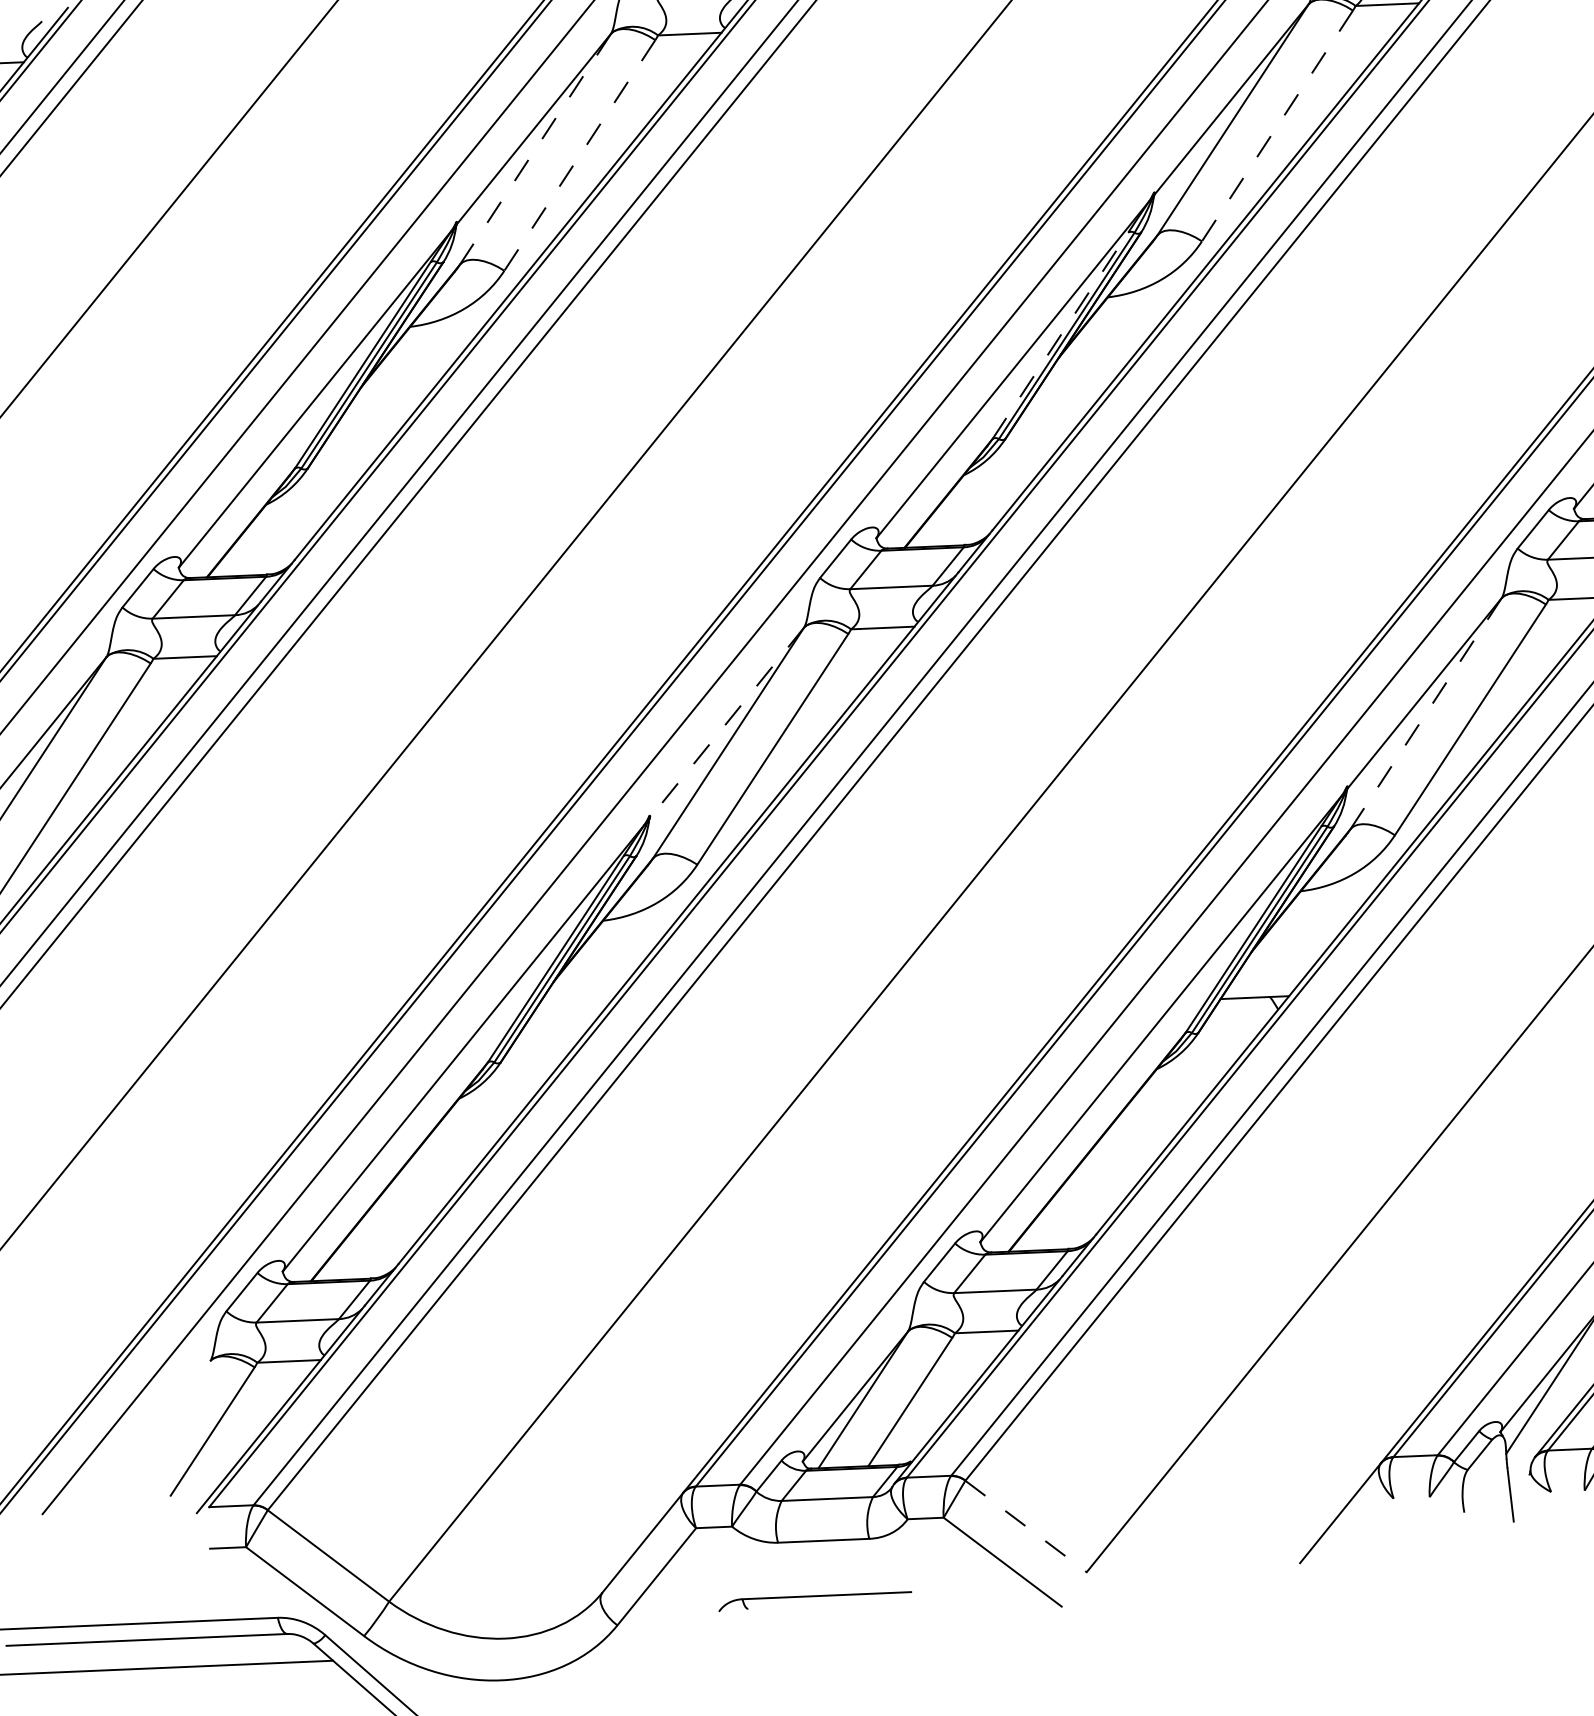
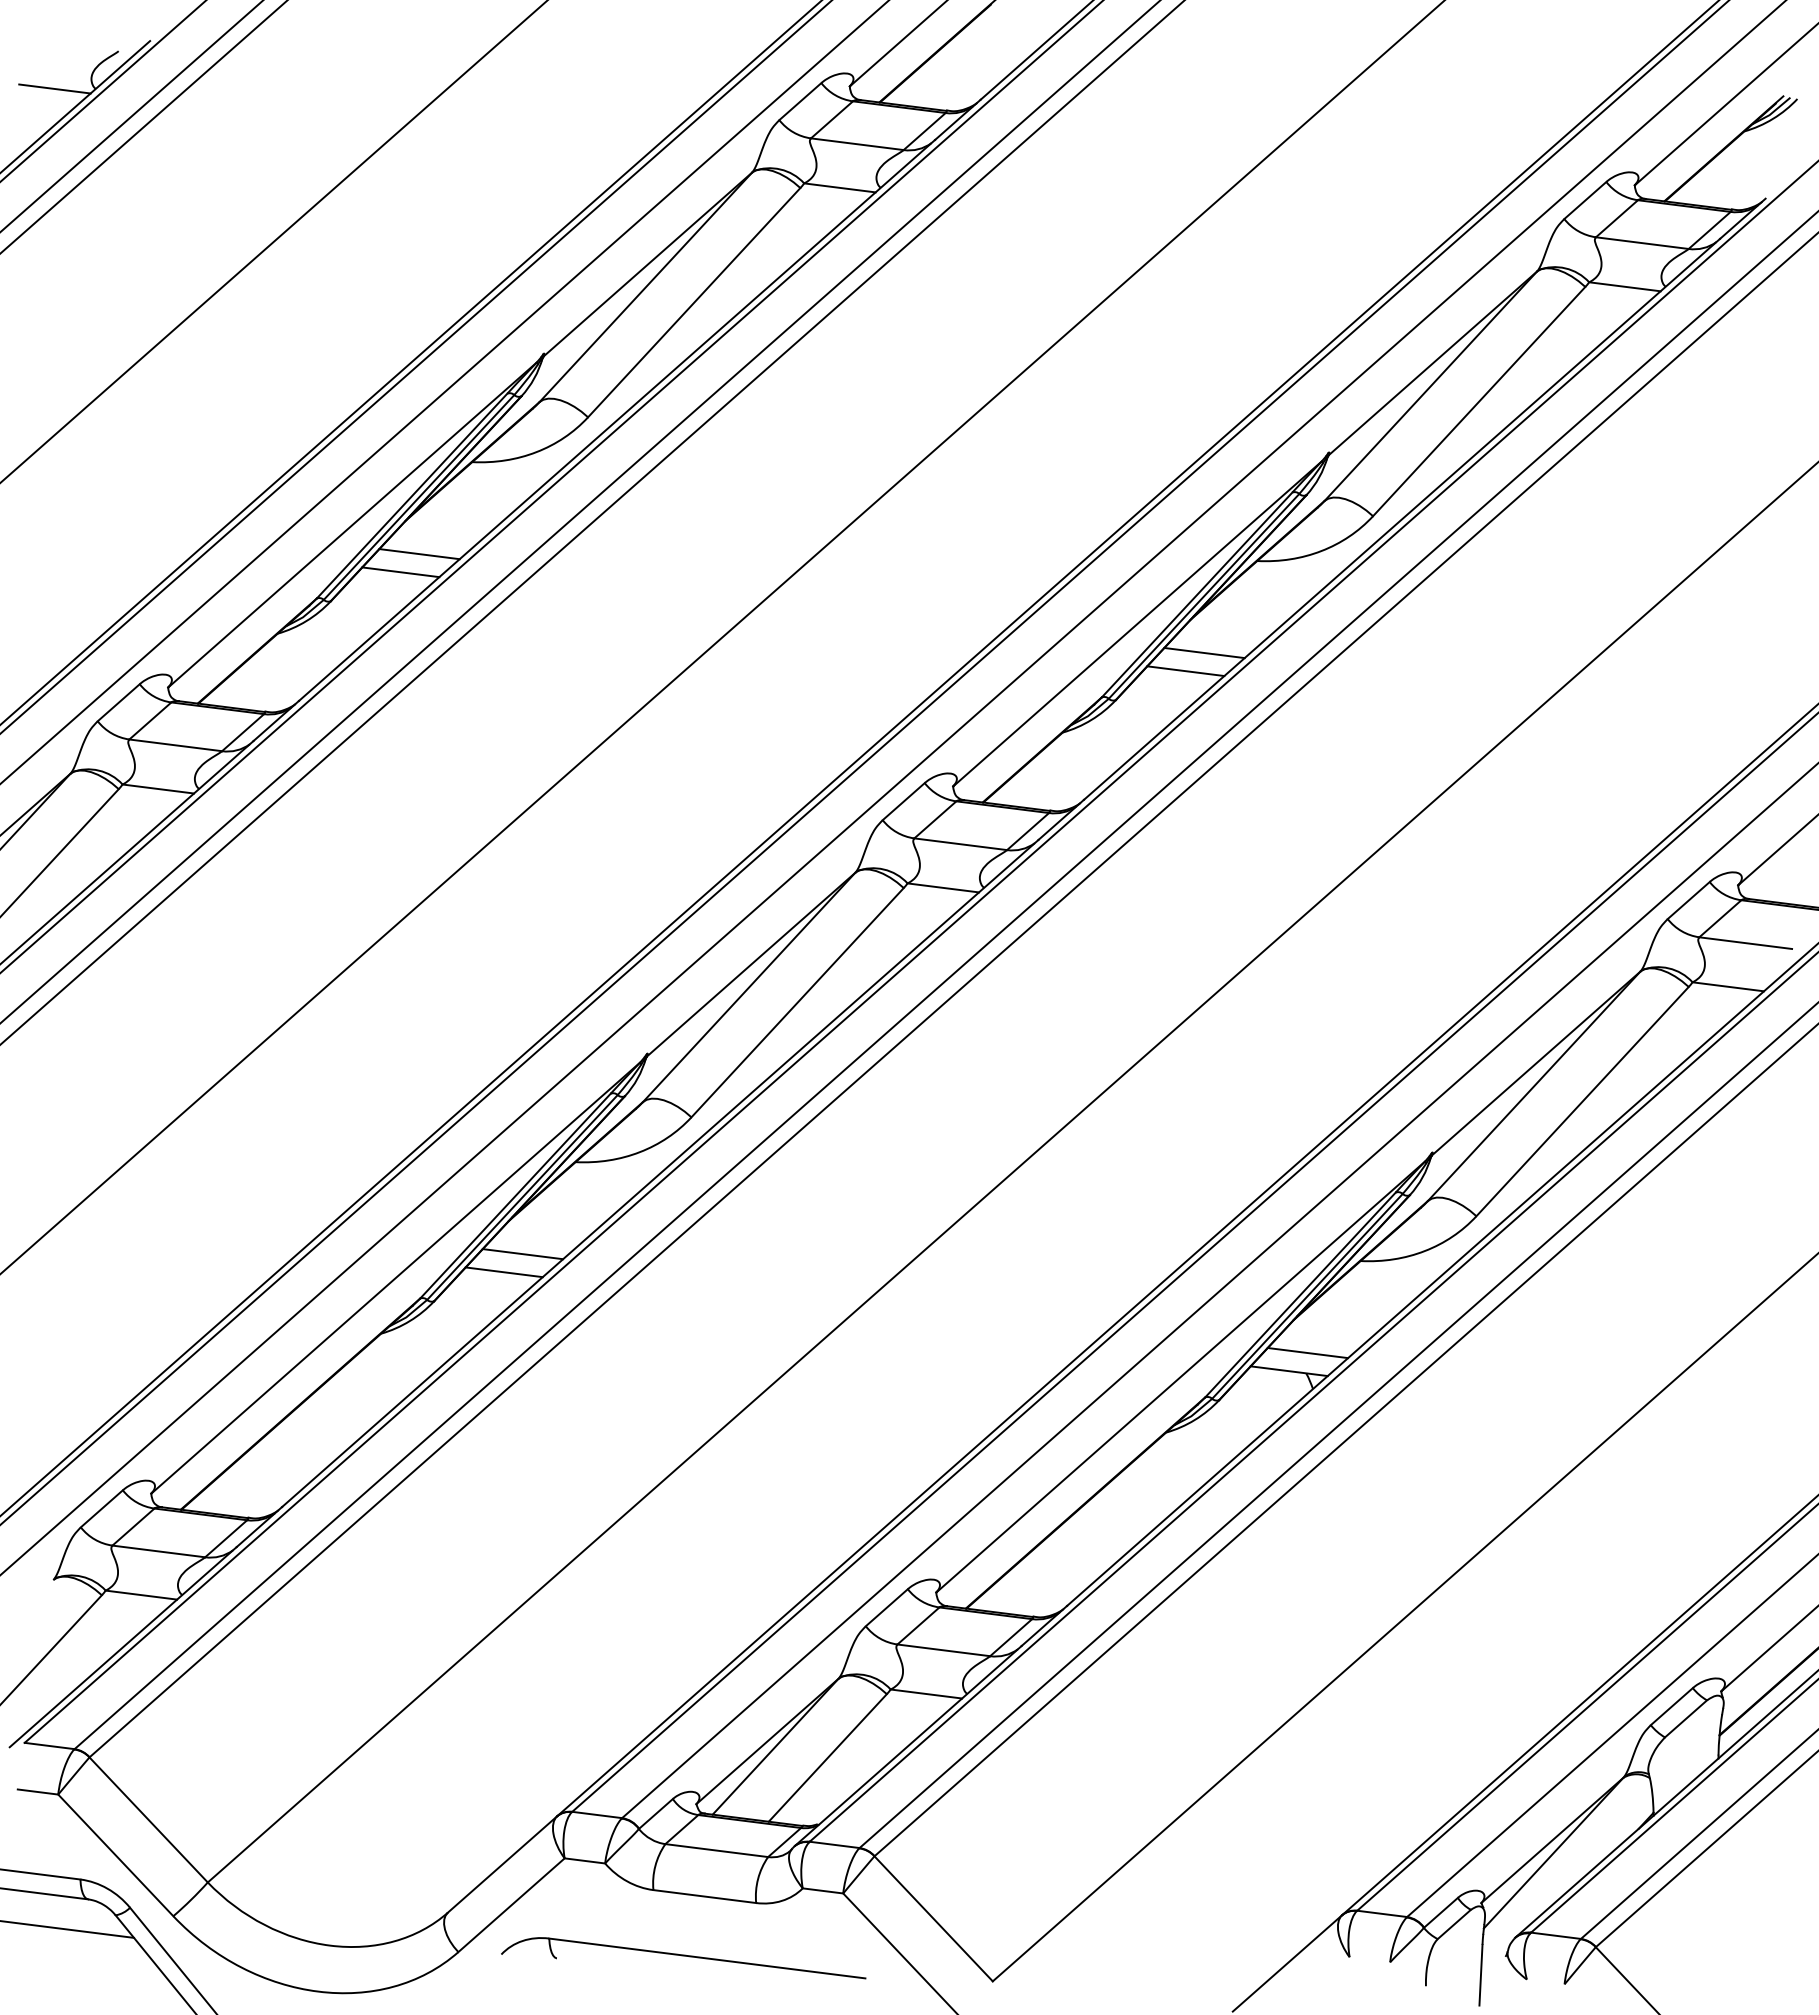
line: (1276, 126) -> (1478, 401), dashed -> solid
line: (536, 149) -> (646, 287), dashed -> solid
line: (579, 156) -> (693, 303), dashed -> solid
line: (1060, 336) -> (1197, 595), dashed -> solid
line: (1075, 384) -> (1204, 652), added
line: (1061, 404) -> (1185, 671), added
line: (377, 414) -> (419, 554), added
line: (364, 433) -> (400, 572), added
line: (1426, 713) -> (1534, 1086), dashed -> solid
line: (727, 722) -> (751, 964), dashed -> solid
line: (1268, 978) -> (1307, 1352), added
line: (570, 1008) -> (522, 1254), added
line: (556, 1027) -> (503, 1272), added
line: (1026, 1527) -> (933, 1919), dashed -> solid
part: (814, 1597) -> (683, 1958), size x1.67

